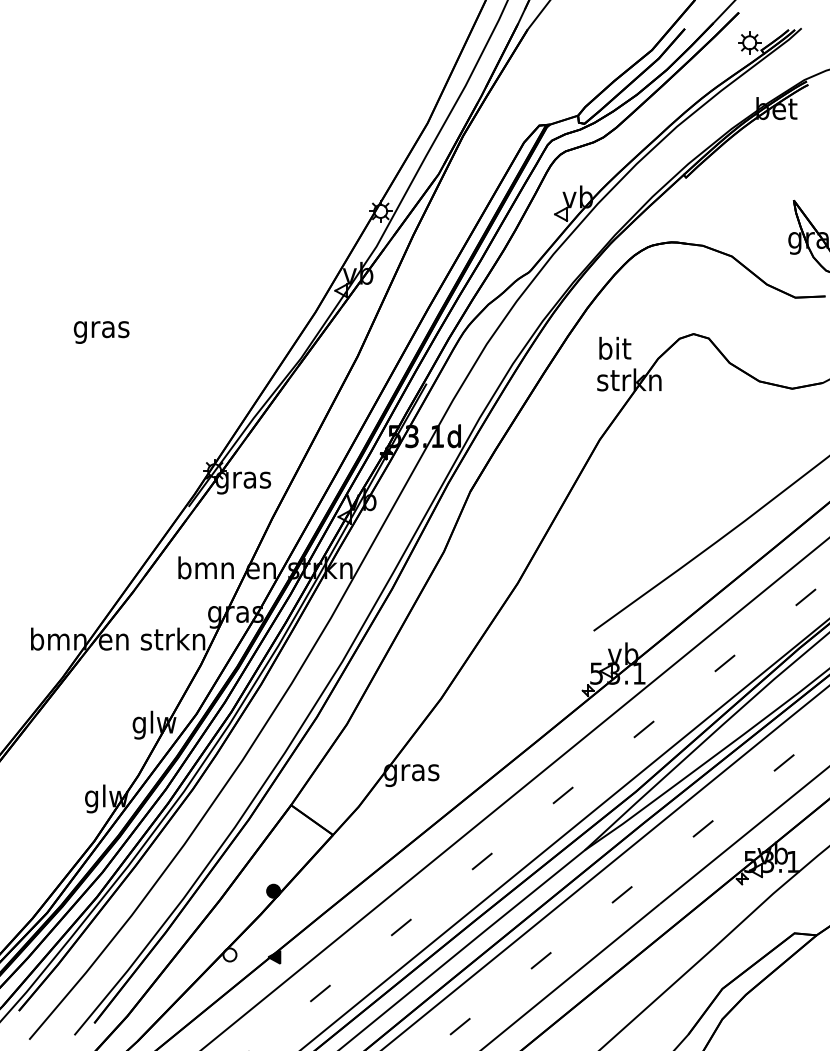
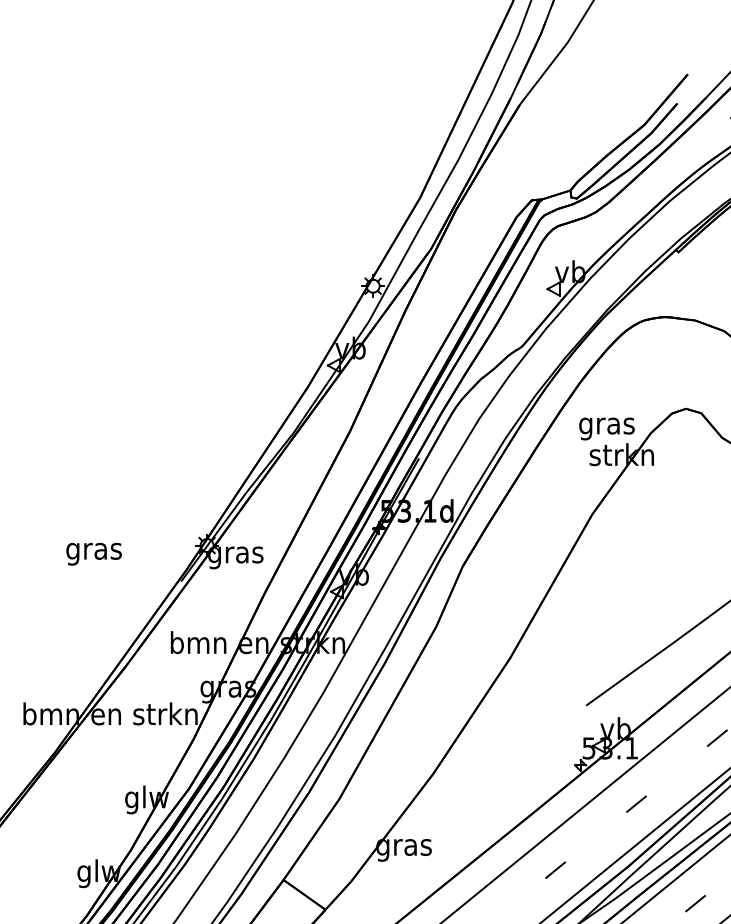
text: (101, 332) -> (93, 554), moved
text: (614, 350) -> (606, 425), bit -> gras

